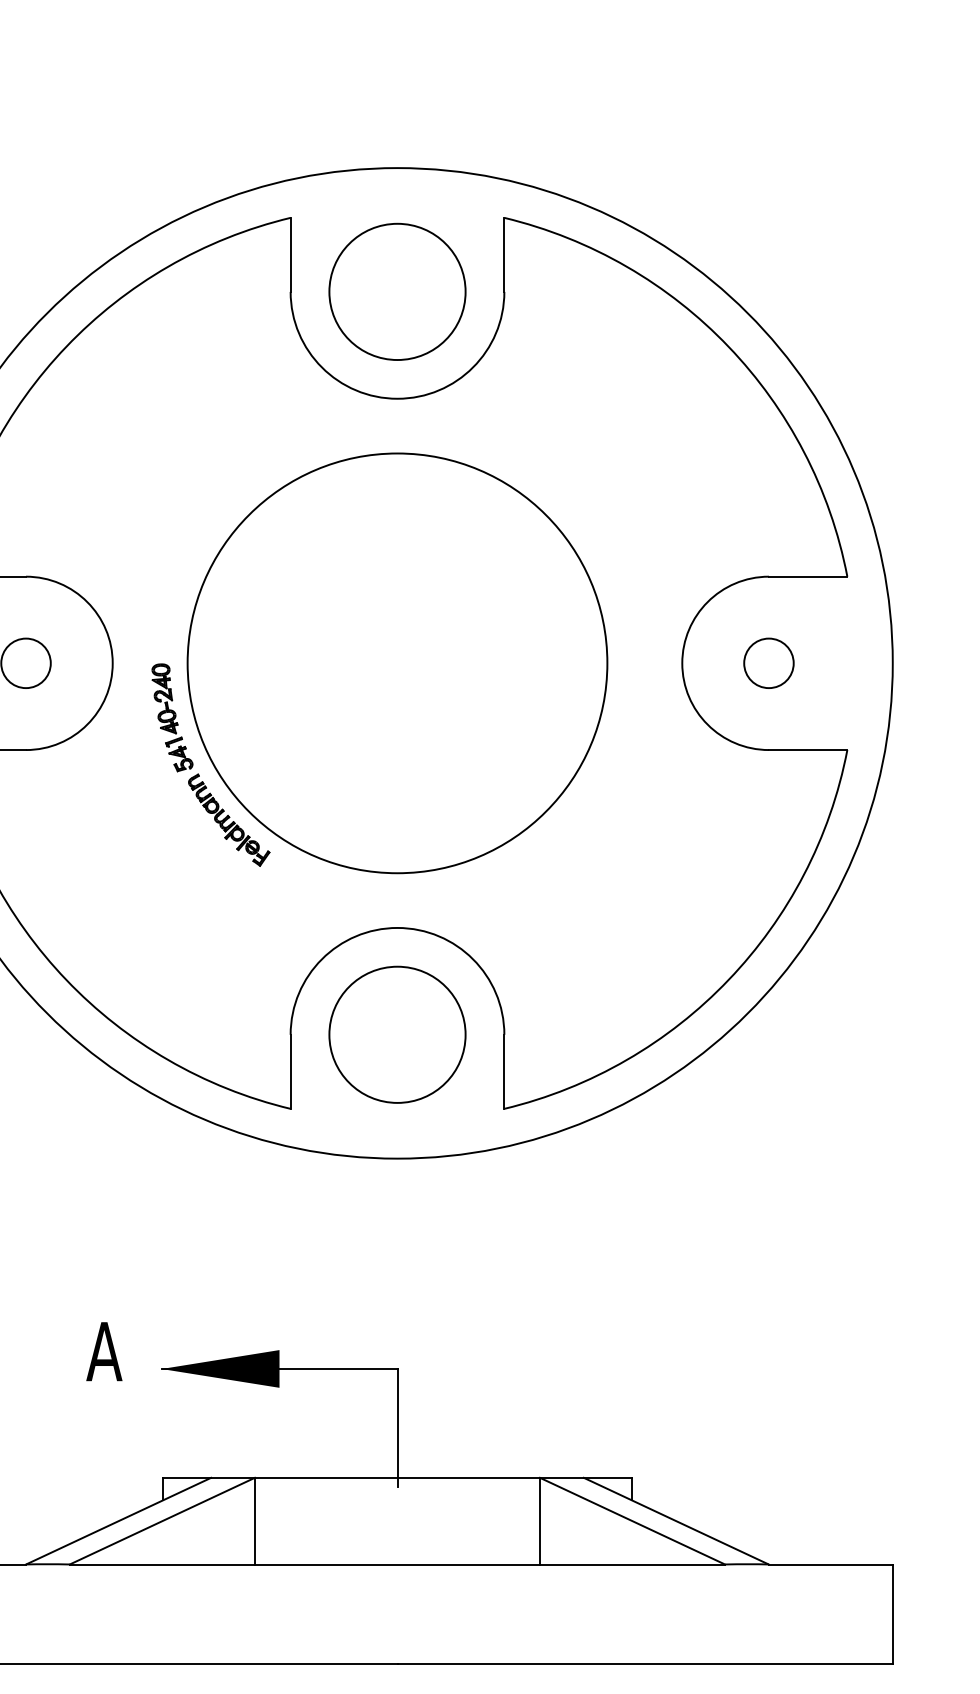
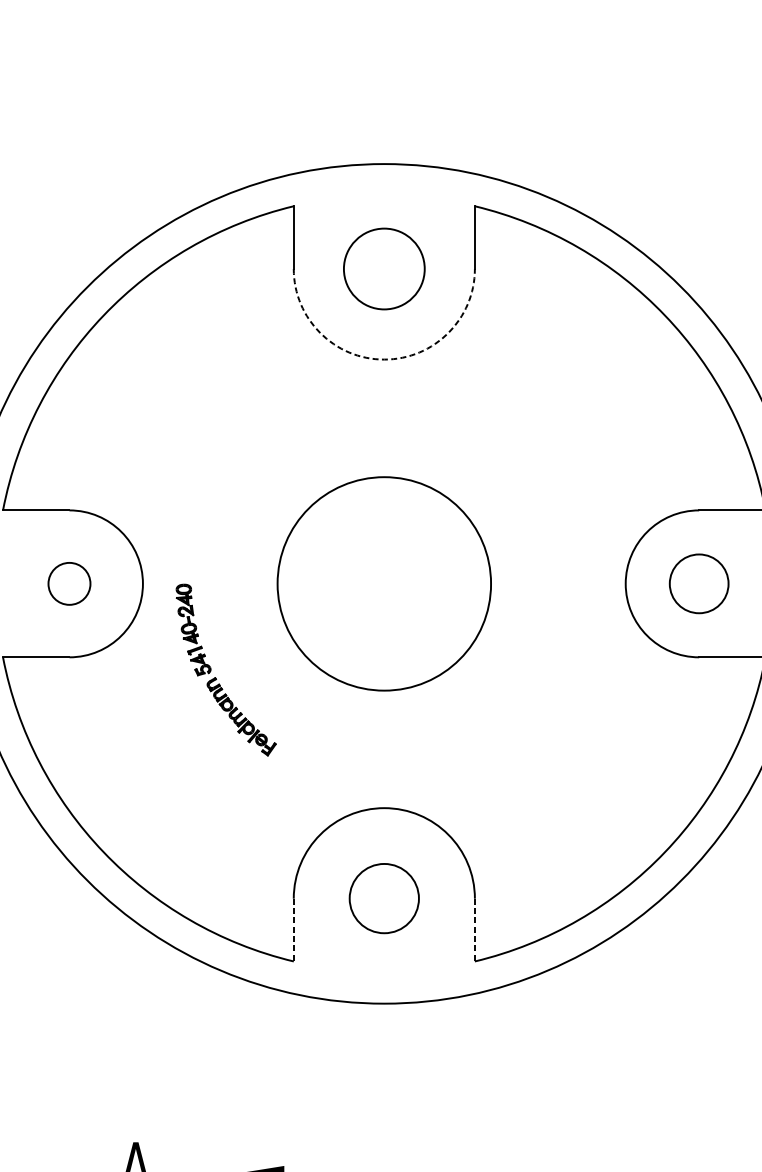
circle: (397, 291) -> (384, 268), size x0.7
arc: (397, 398) -> (384, 359), solid -> dashed
circle: (397, 663) -> (384, 583), size x0.6
circle: (768, 663) -> (698, 583), size x1.4
circle: (397, 1034) -> (384, 898), size x0.6
line: (290, 1072) -> (293, 930), solid -> dashed
line: (504, 1072) -> (475, 930), solid -> dashed

